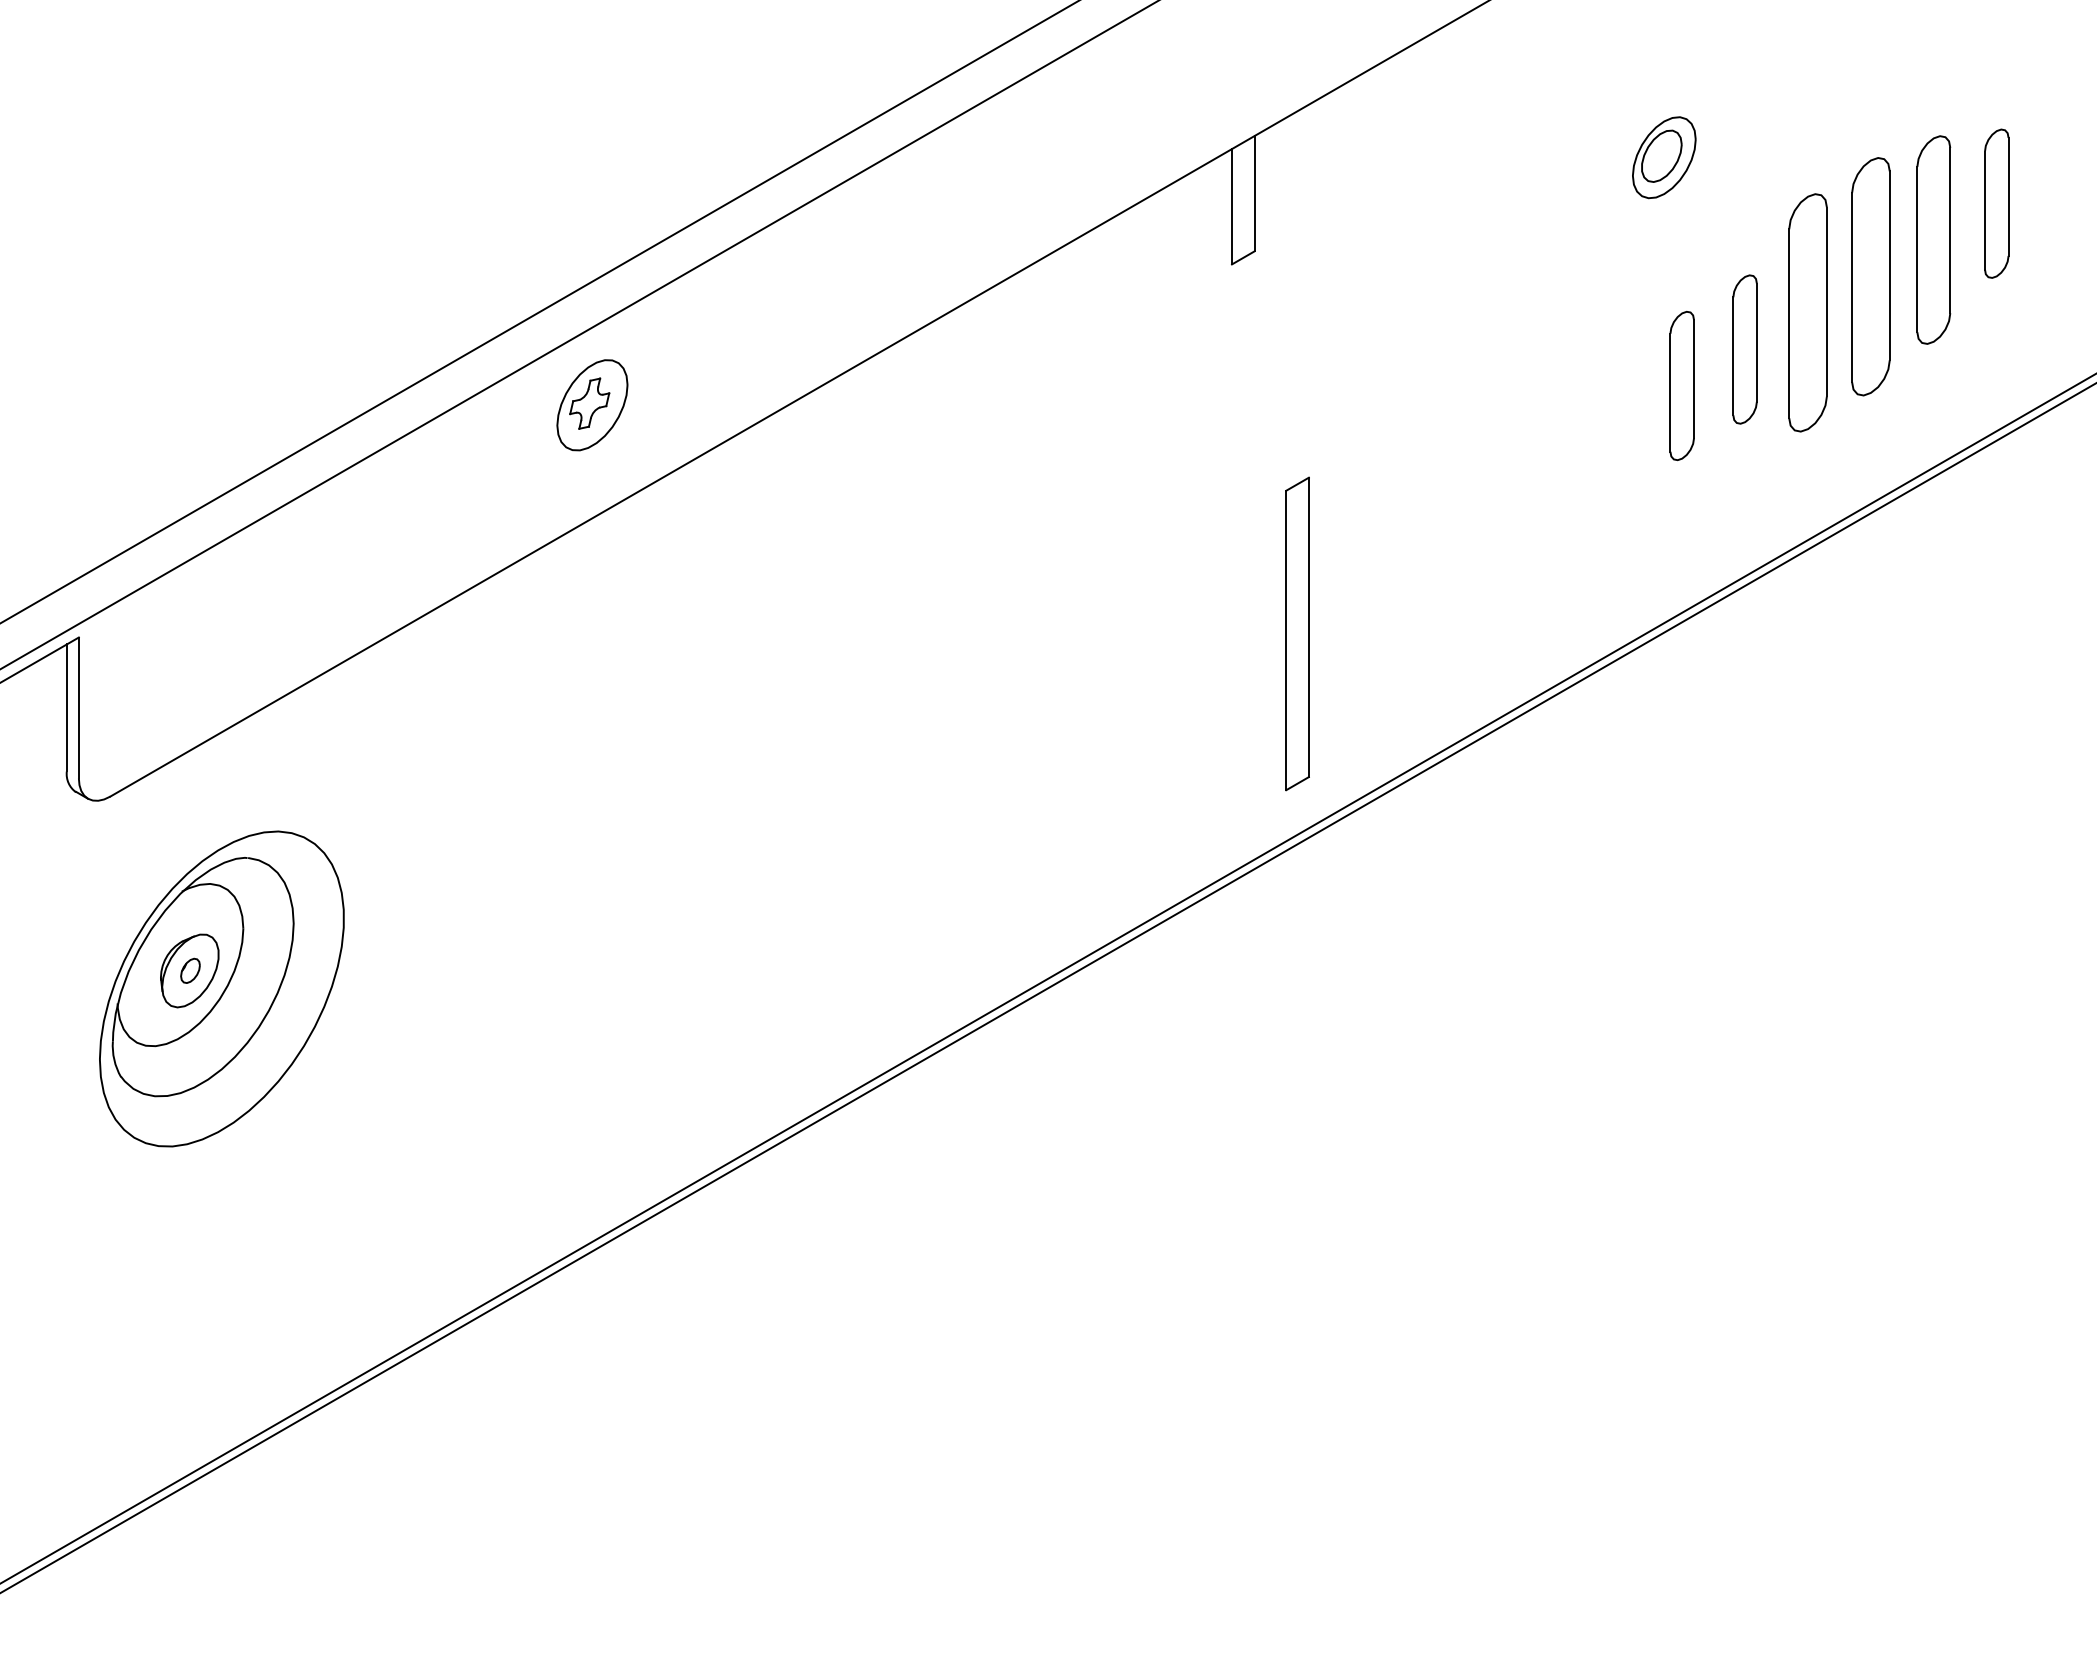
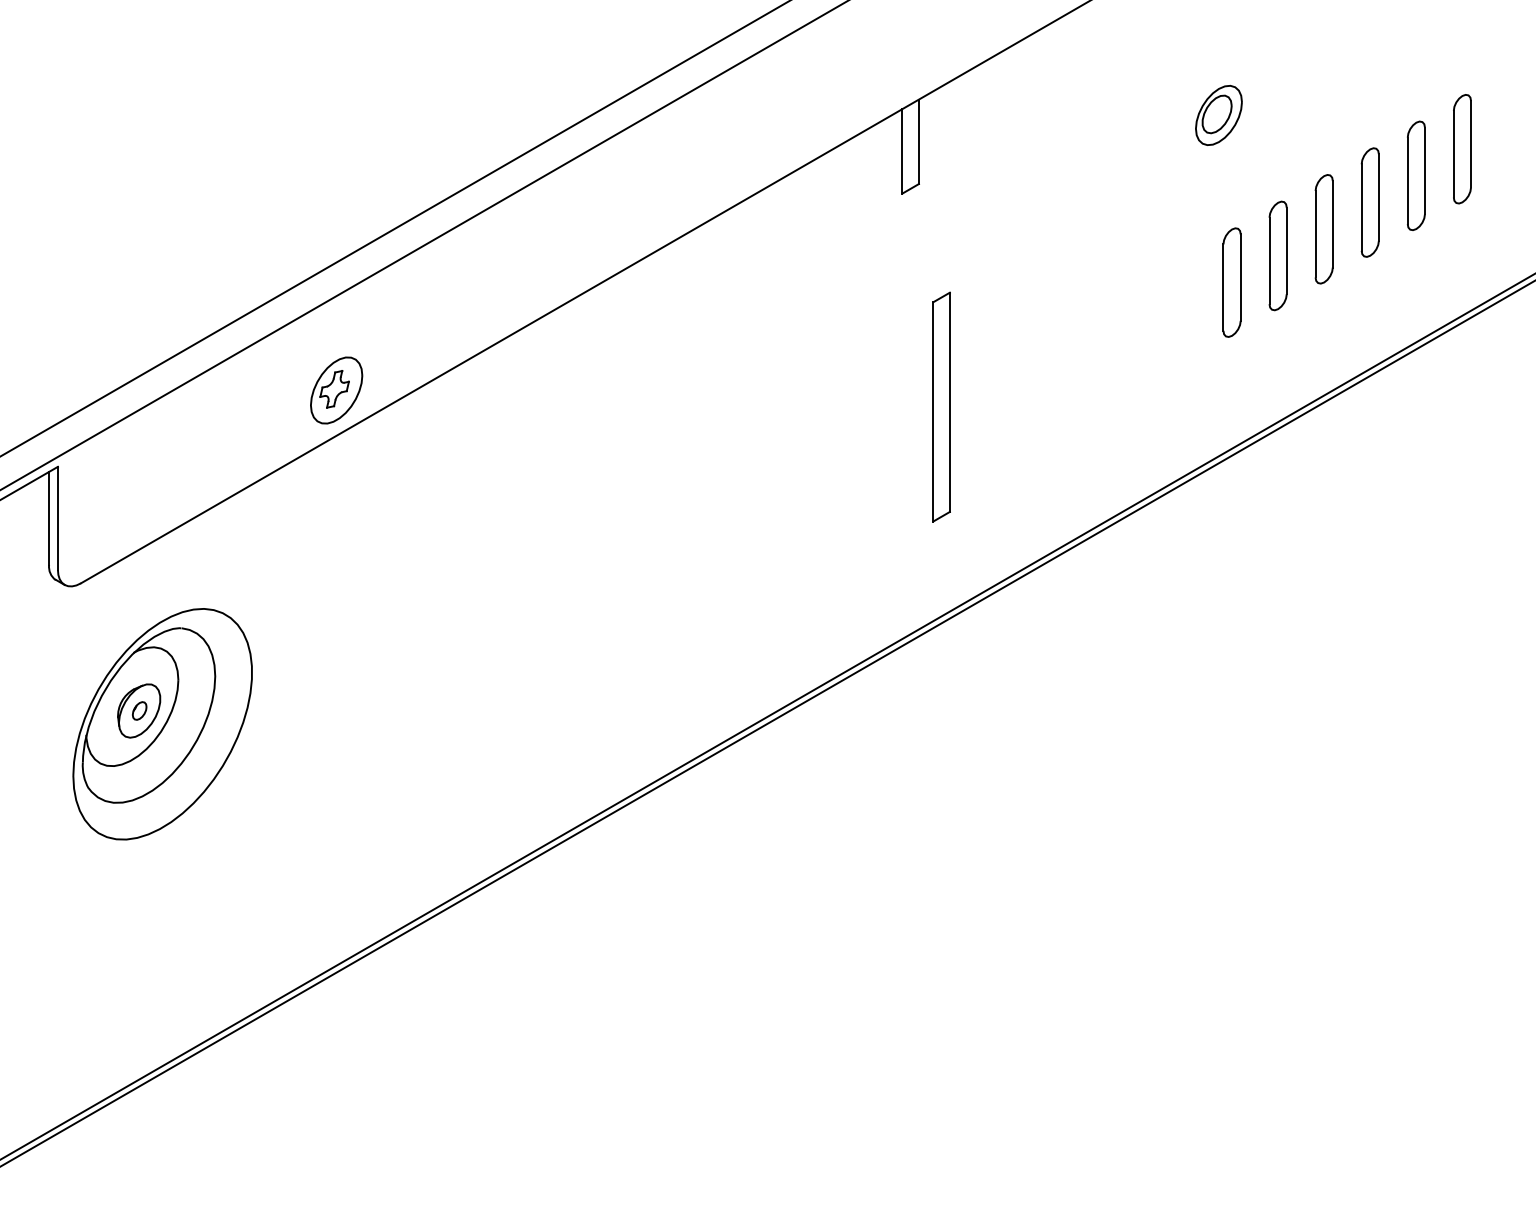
part: (1933, 240) -> (1416, 176), size x0.71
part: (1870, 276) -> (1369, 202), size x0.62
part: (1807, 313) -> (1323, 229), size x0.62
part: (592, 405) -> (336, 390), moved
part: (1297, 633) -> (941, 406), moved

